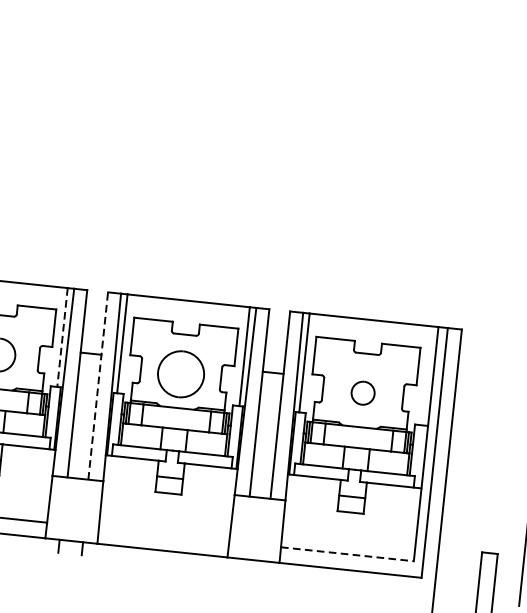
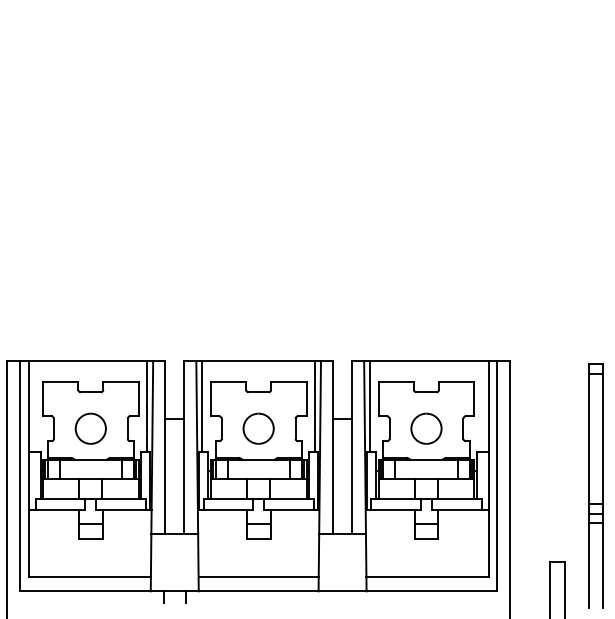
line: (62, 337) -> (147, 406), dashed -> solid
part: (180, 373) -> (258, 428), size x0.71
line: (98, 384) -> (184, 446), dashed -> solid
part: (363, 393) -> (426, 428), size x1.43
line: (163, 534) -> (258, 576), added
line: (348, 553) -> (428, 576), dashed -> solid

